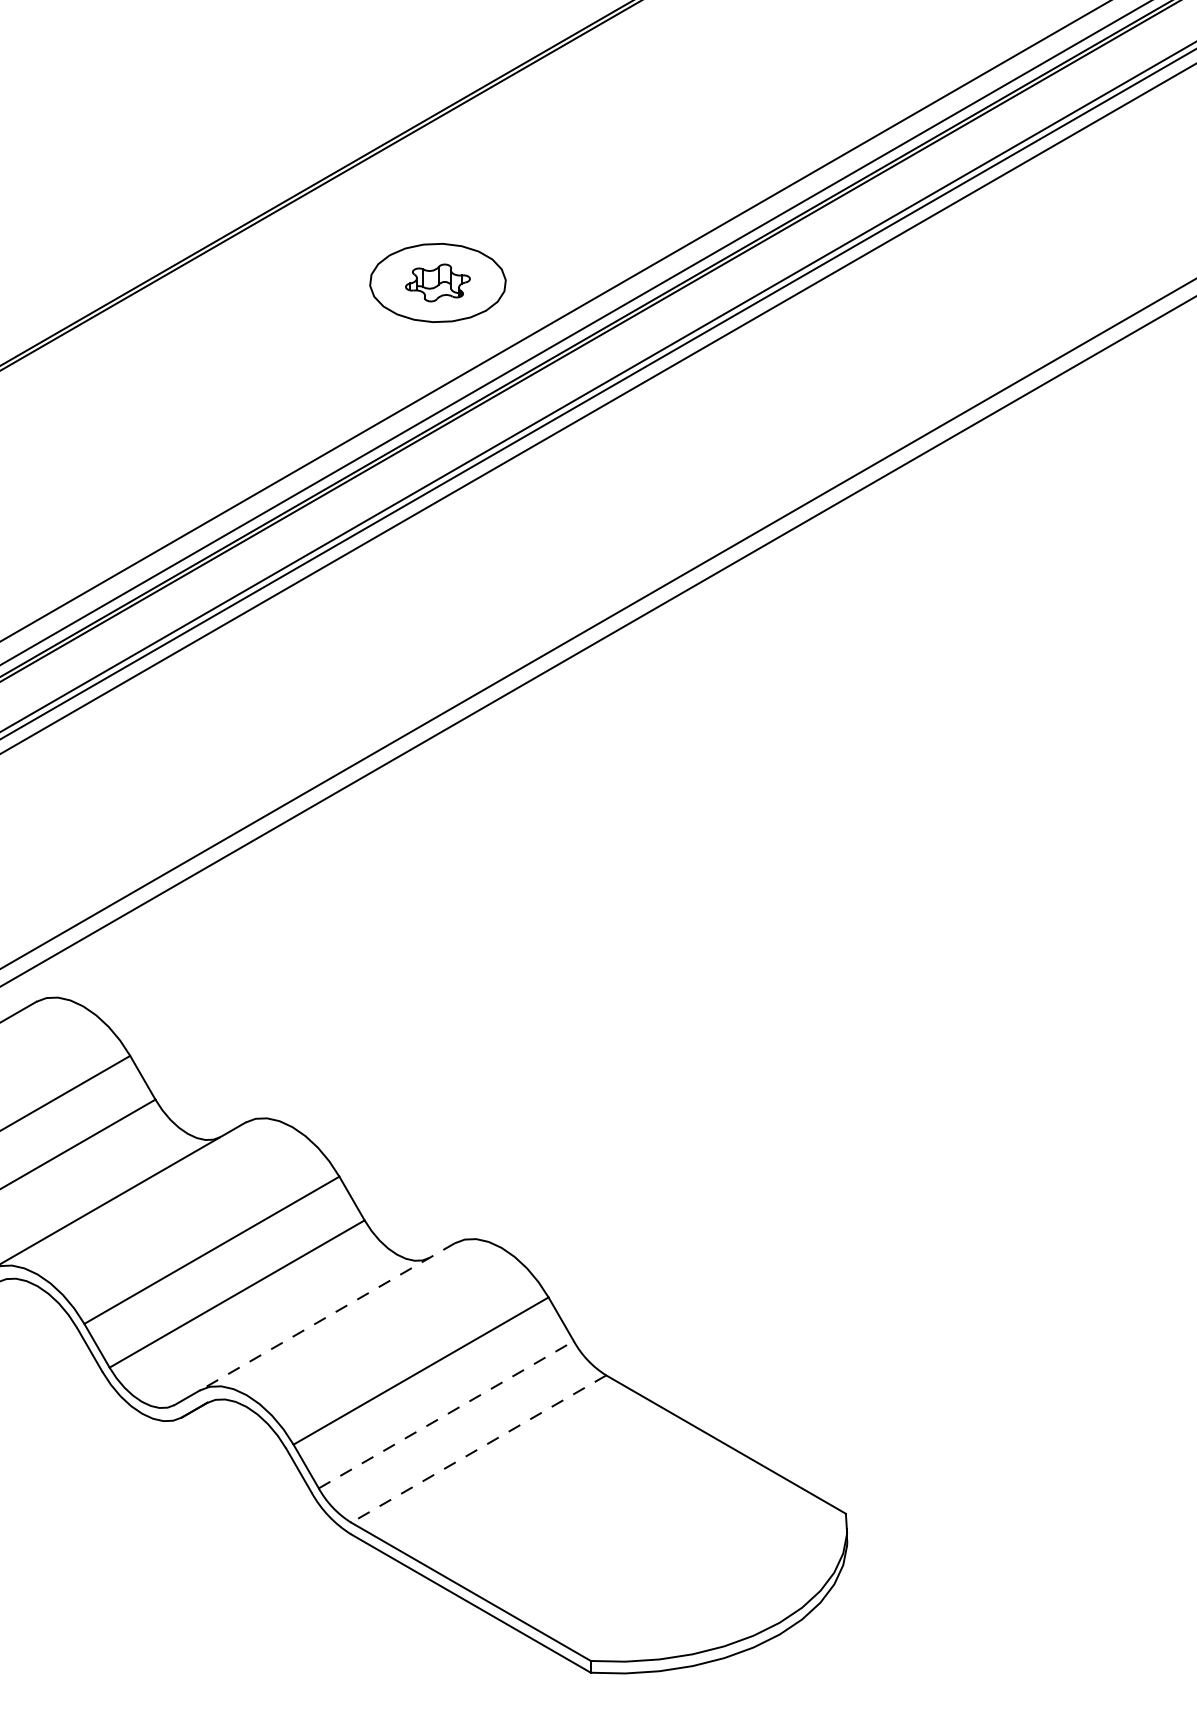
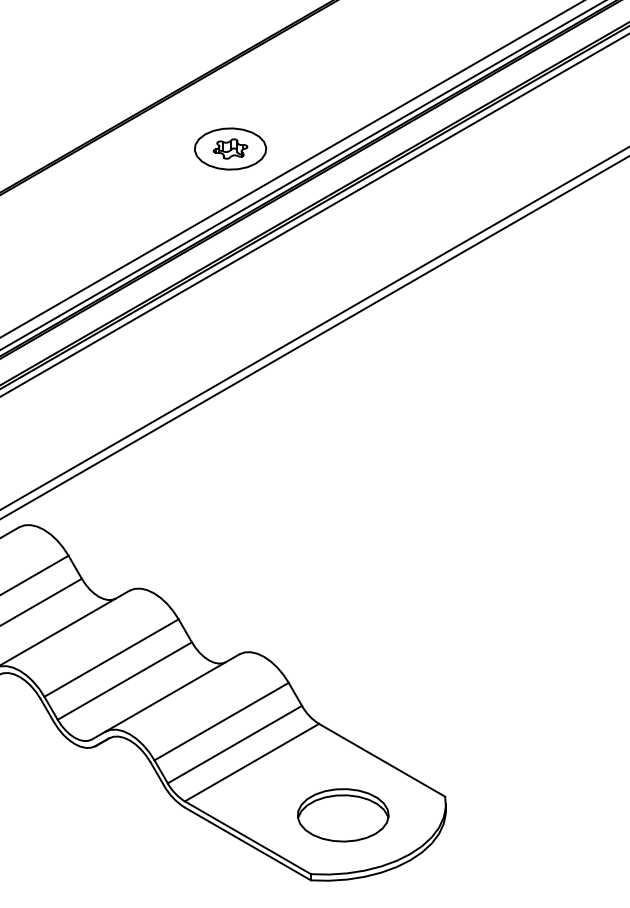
line: (325, 1317) -> (171, 693), dashed -> solid
line: (447, 1414) -> (235, 744), dashed -> solid
line: (477, 1448) -> (251, 762), dashed -> solid
part: (652, 1549) -> (343, 815), added

